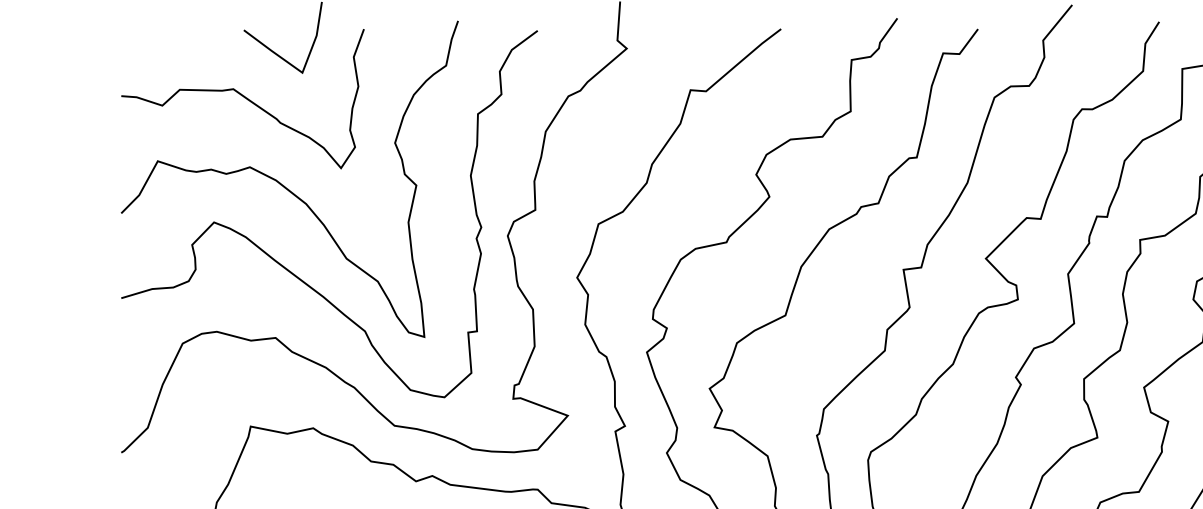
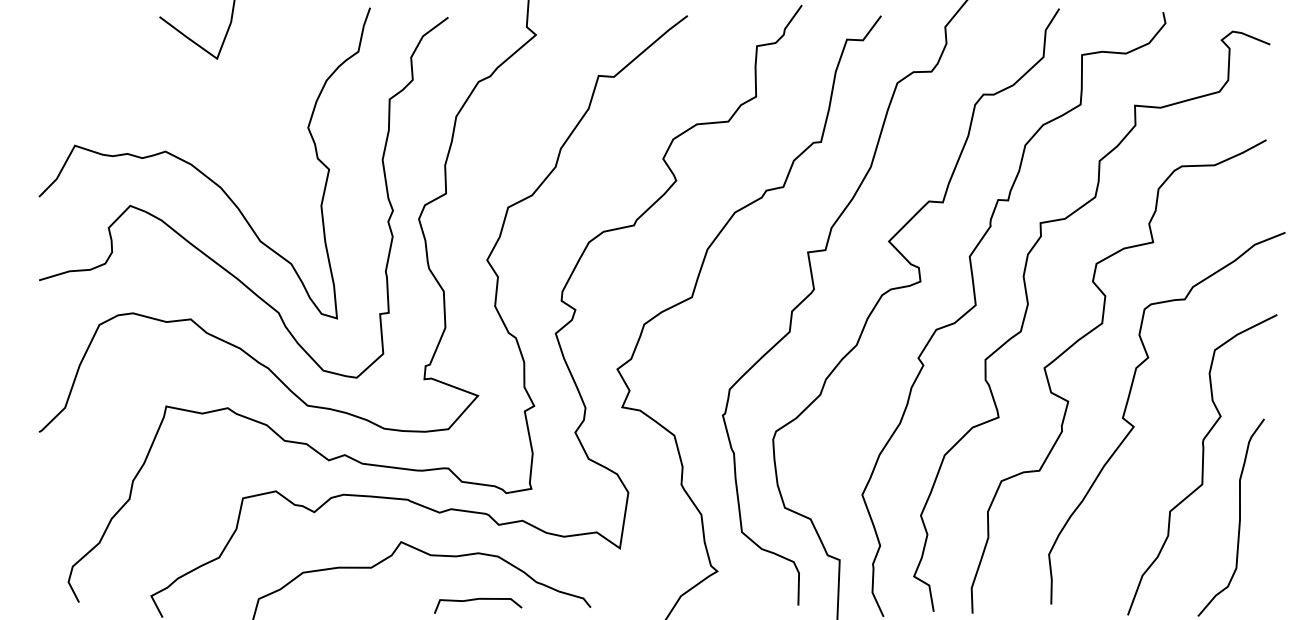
curve: (243, 97) -> (159, 83), removed

